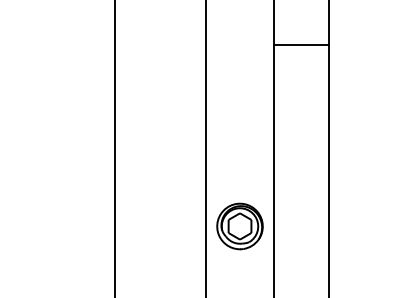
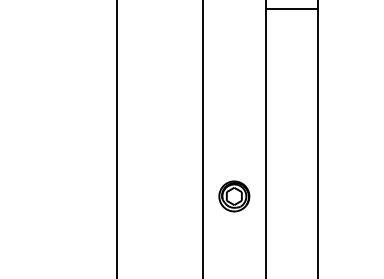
line: (300, 44) -> (291, 9), moved
part: (239, 226) -> (233, 196), size x0.7

